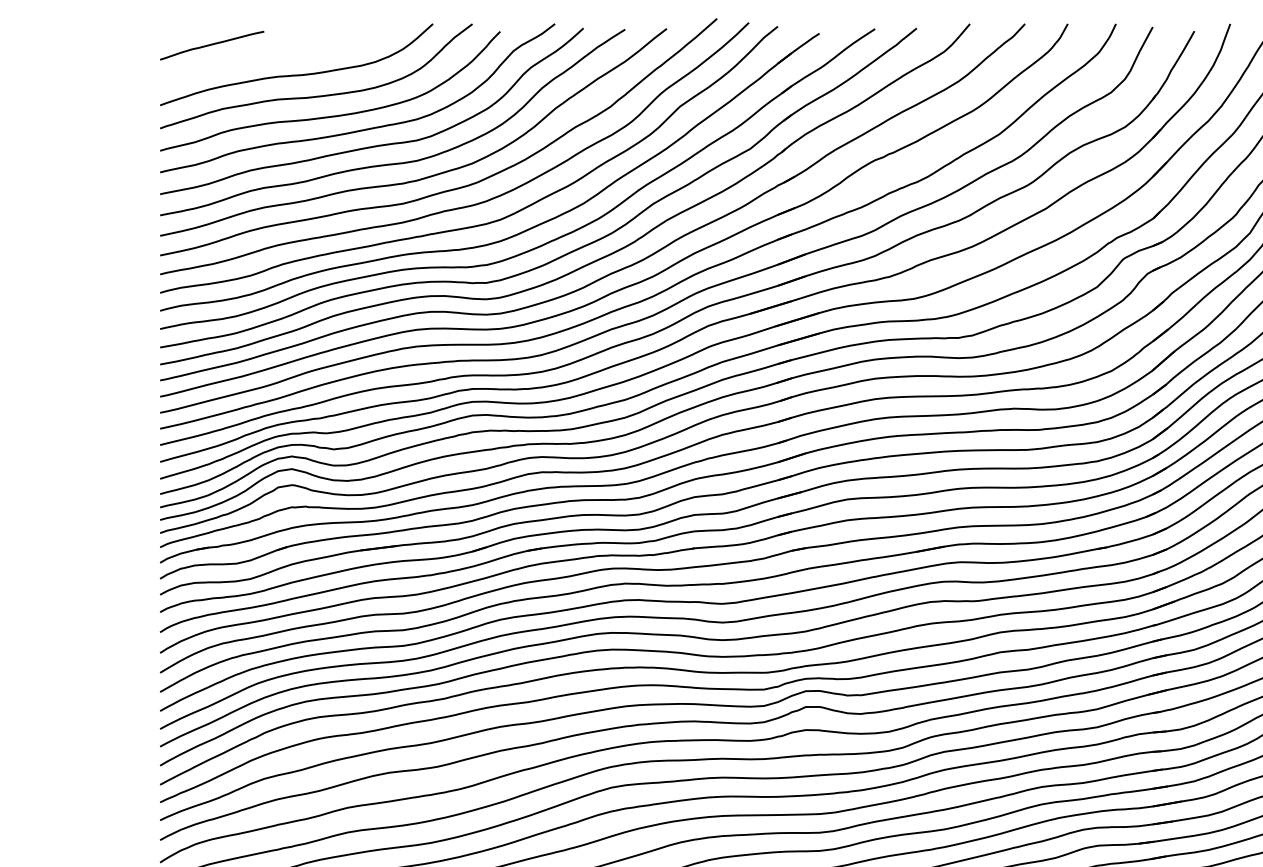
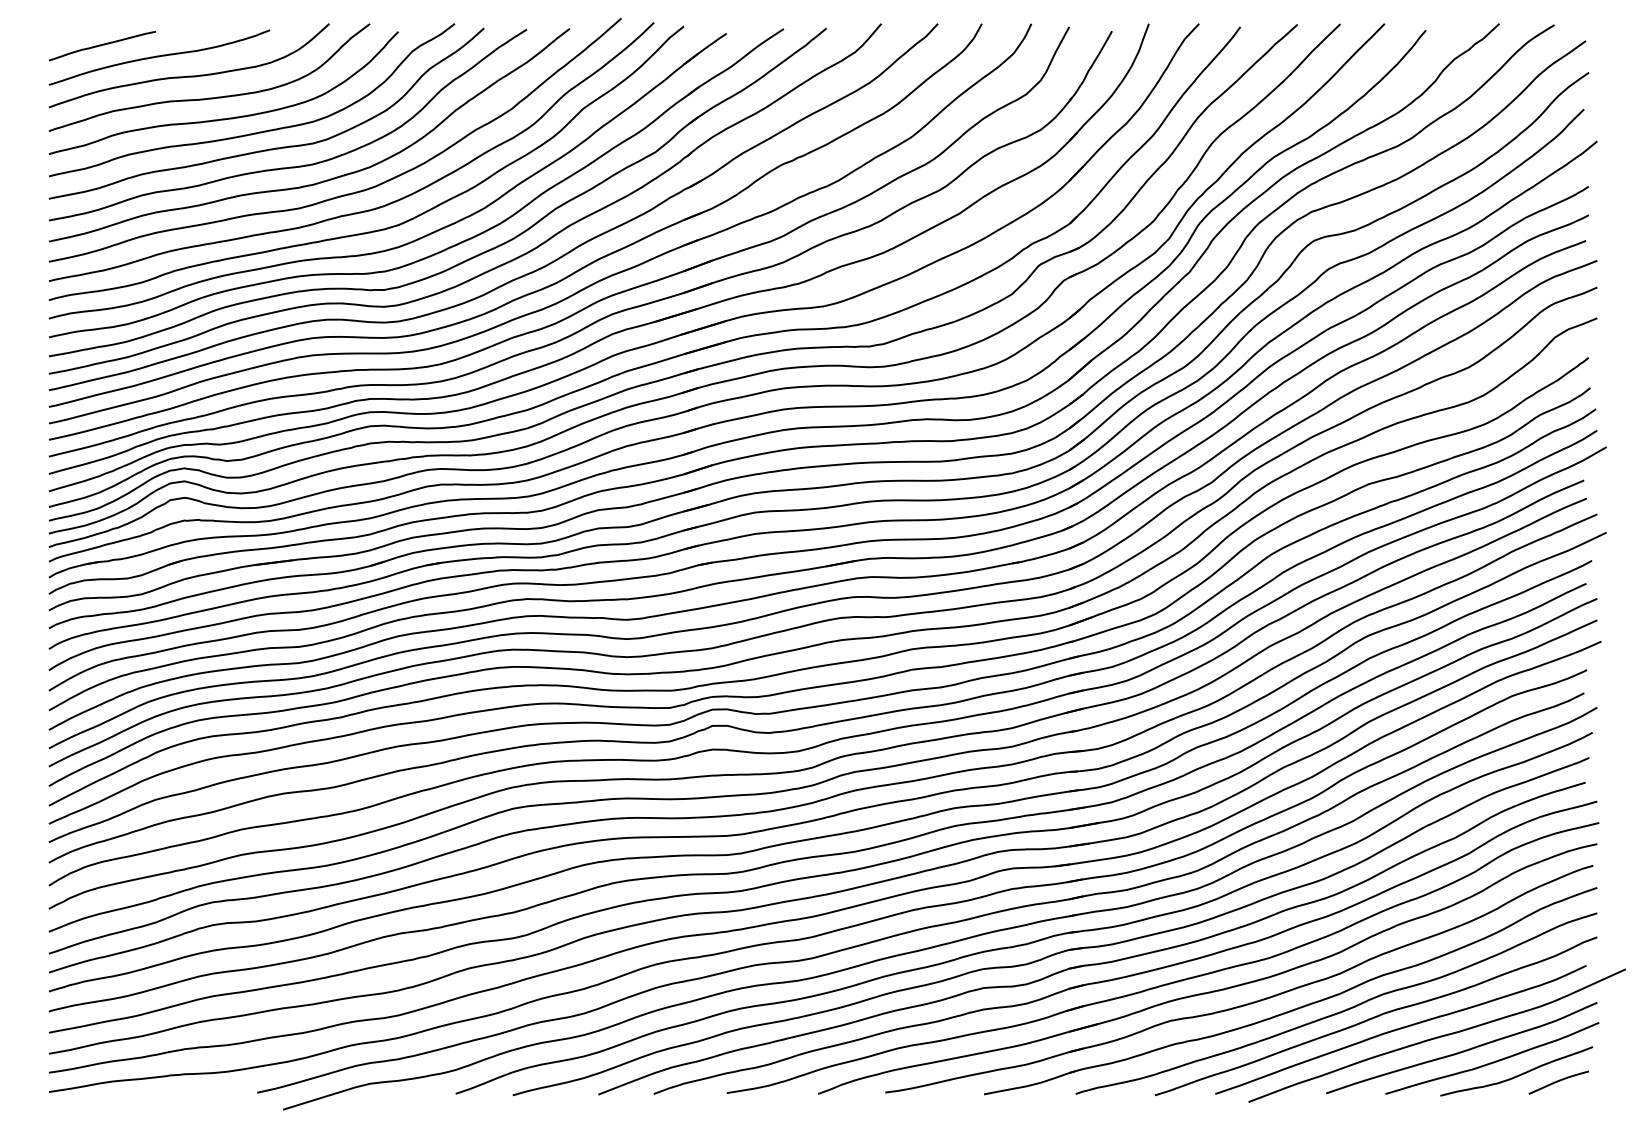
curve: (267, 56) -> (159, 57), added

